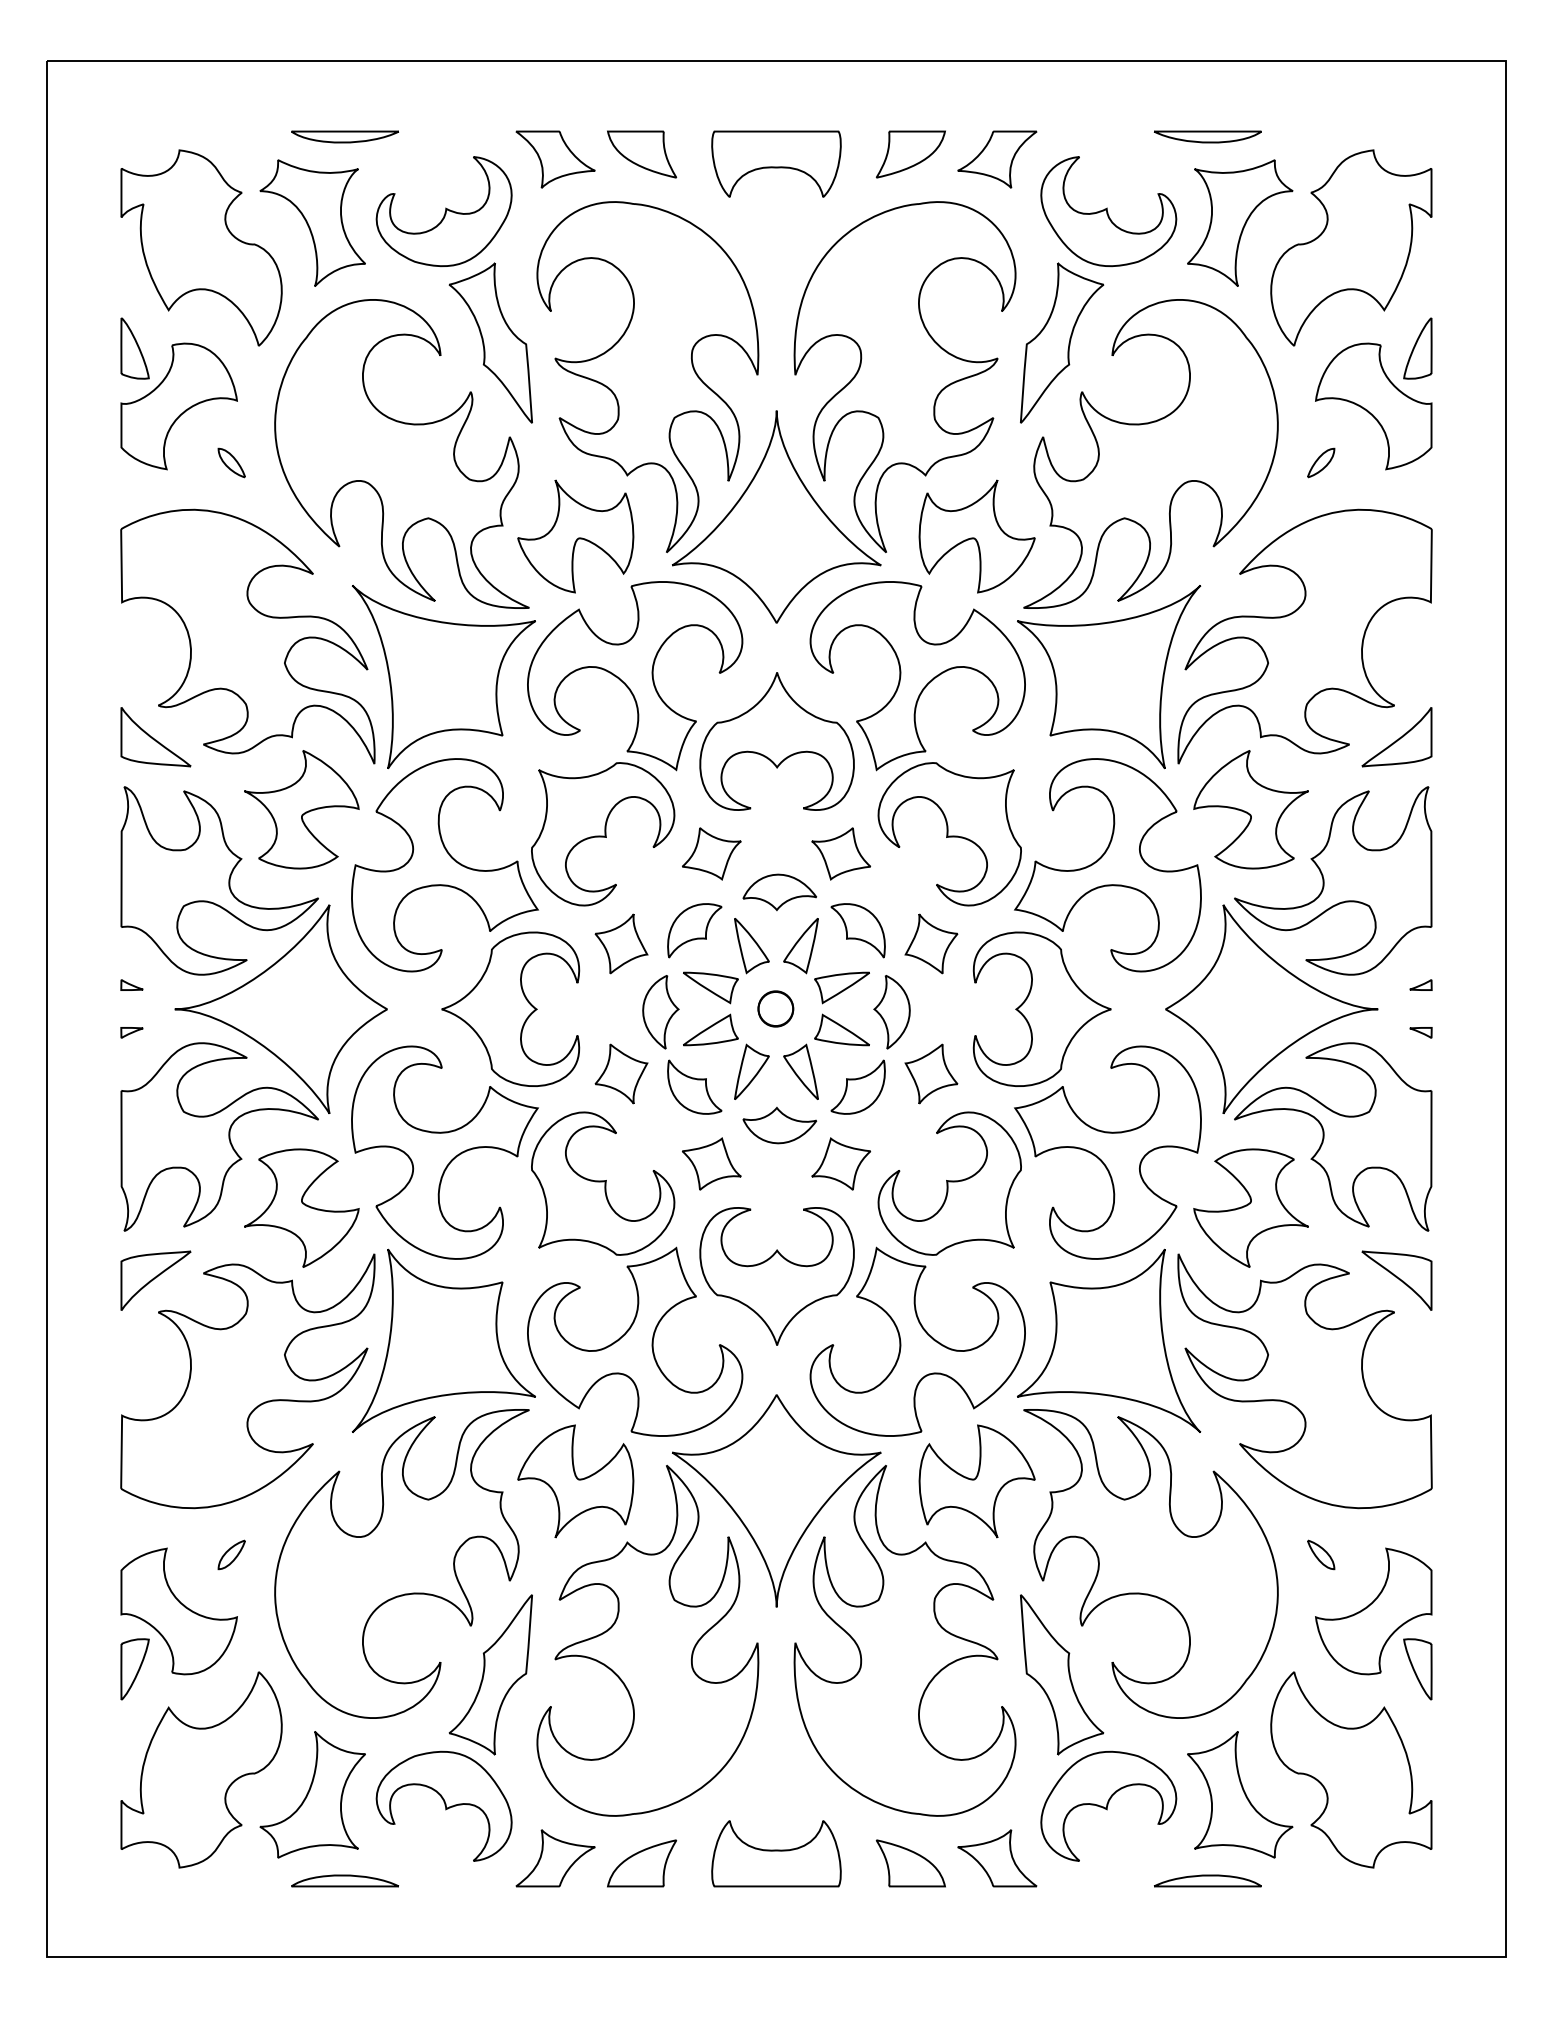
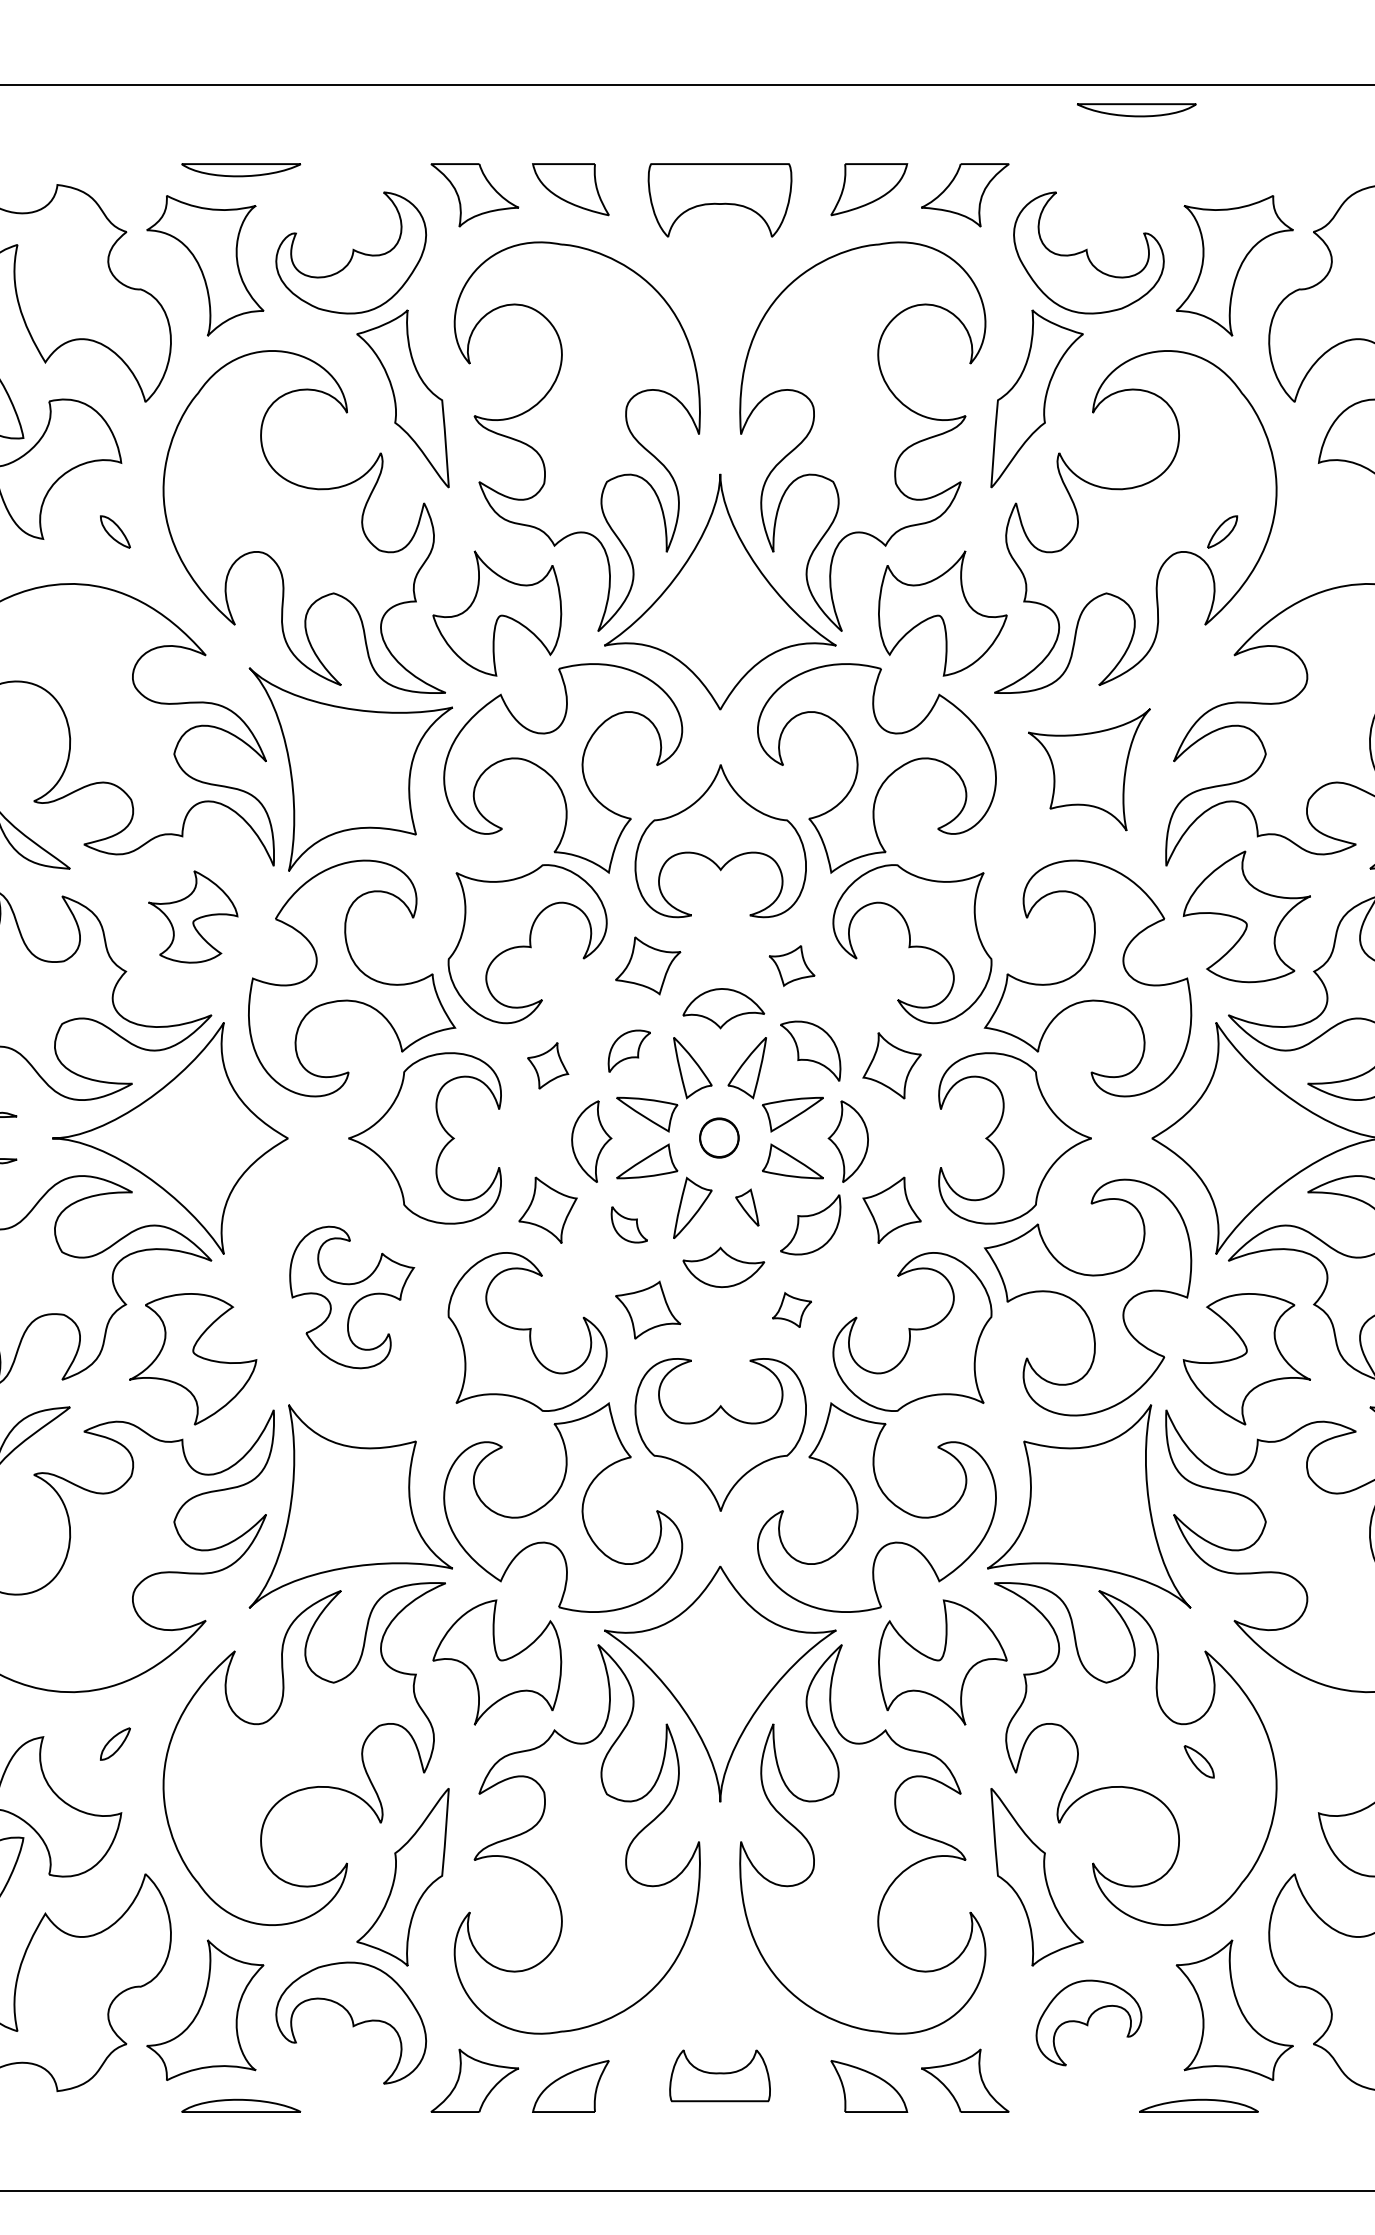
part: (1207, 136) -> (1136, 109), moved
part: (1321, 462) -> (1222, 531), moved
part: (1109, 677) -> (1089, 770), size x0.6
part: (301, 809) -> (192, 916), size x0.7
part: (841, 853) -> (792, 965), size x0.7
part: (694, 930) -> (629, 1050), size x0.7
part: (621, 943) -> (548, 1065), size x0.7
part: (800, 1071) -> (746, 1207), size x0.6
part: (694, 1086) -> (629, 1224), size x0.6
part: (444, 1152) -> (351, 1297), size x0.6
part: (841, 1163) -> (792, 1309), size x0.6
part: (1321, 1554) -> (1199, 1761), moved
part: (1108, 1805) -> (1088, 2022), size x0.7
part: (776, 1853) -> (720, 2075), size x0.7

